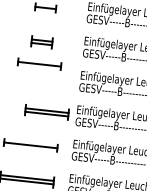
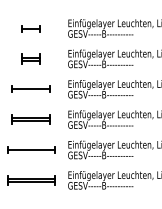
part: (38, 63) -> (30, 88), moved
part: (46, 112) -> (30, 119), moved

